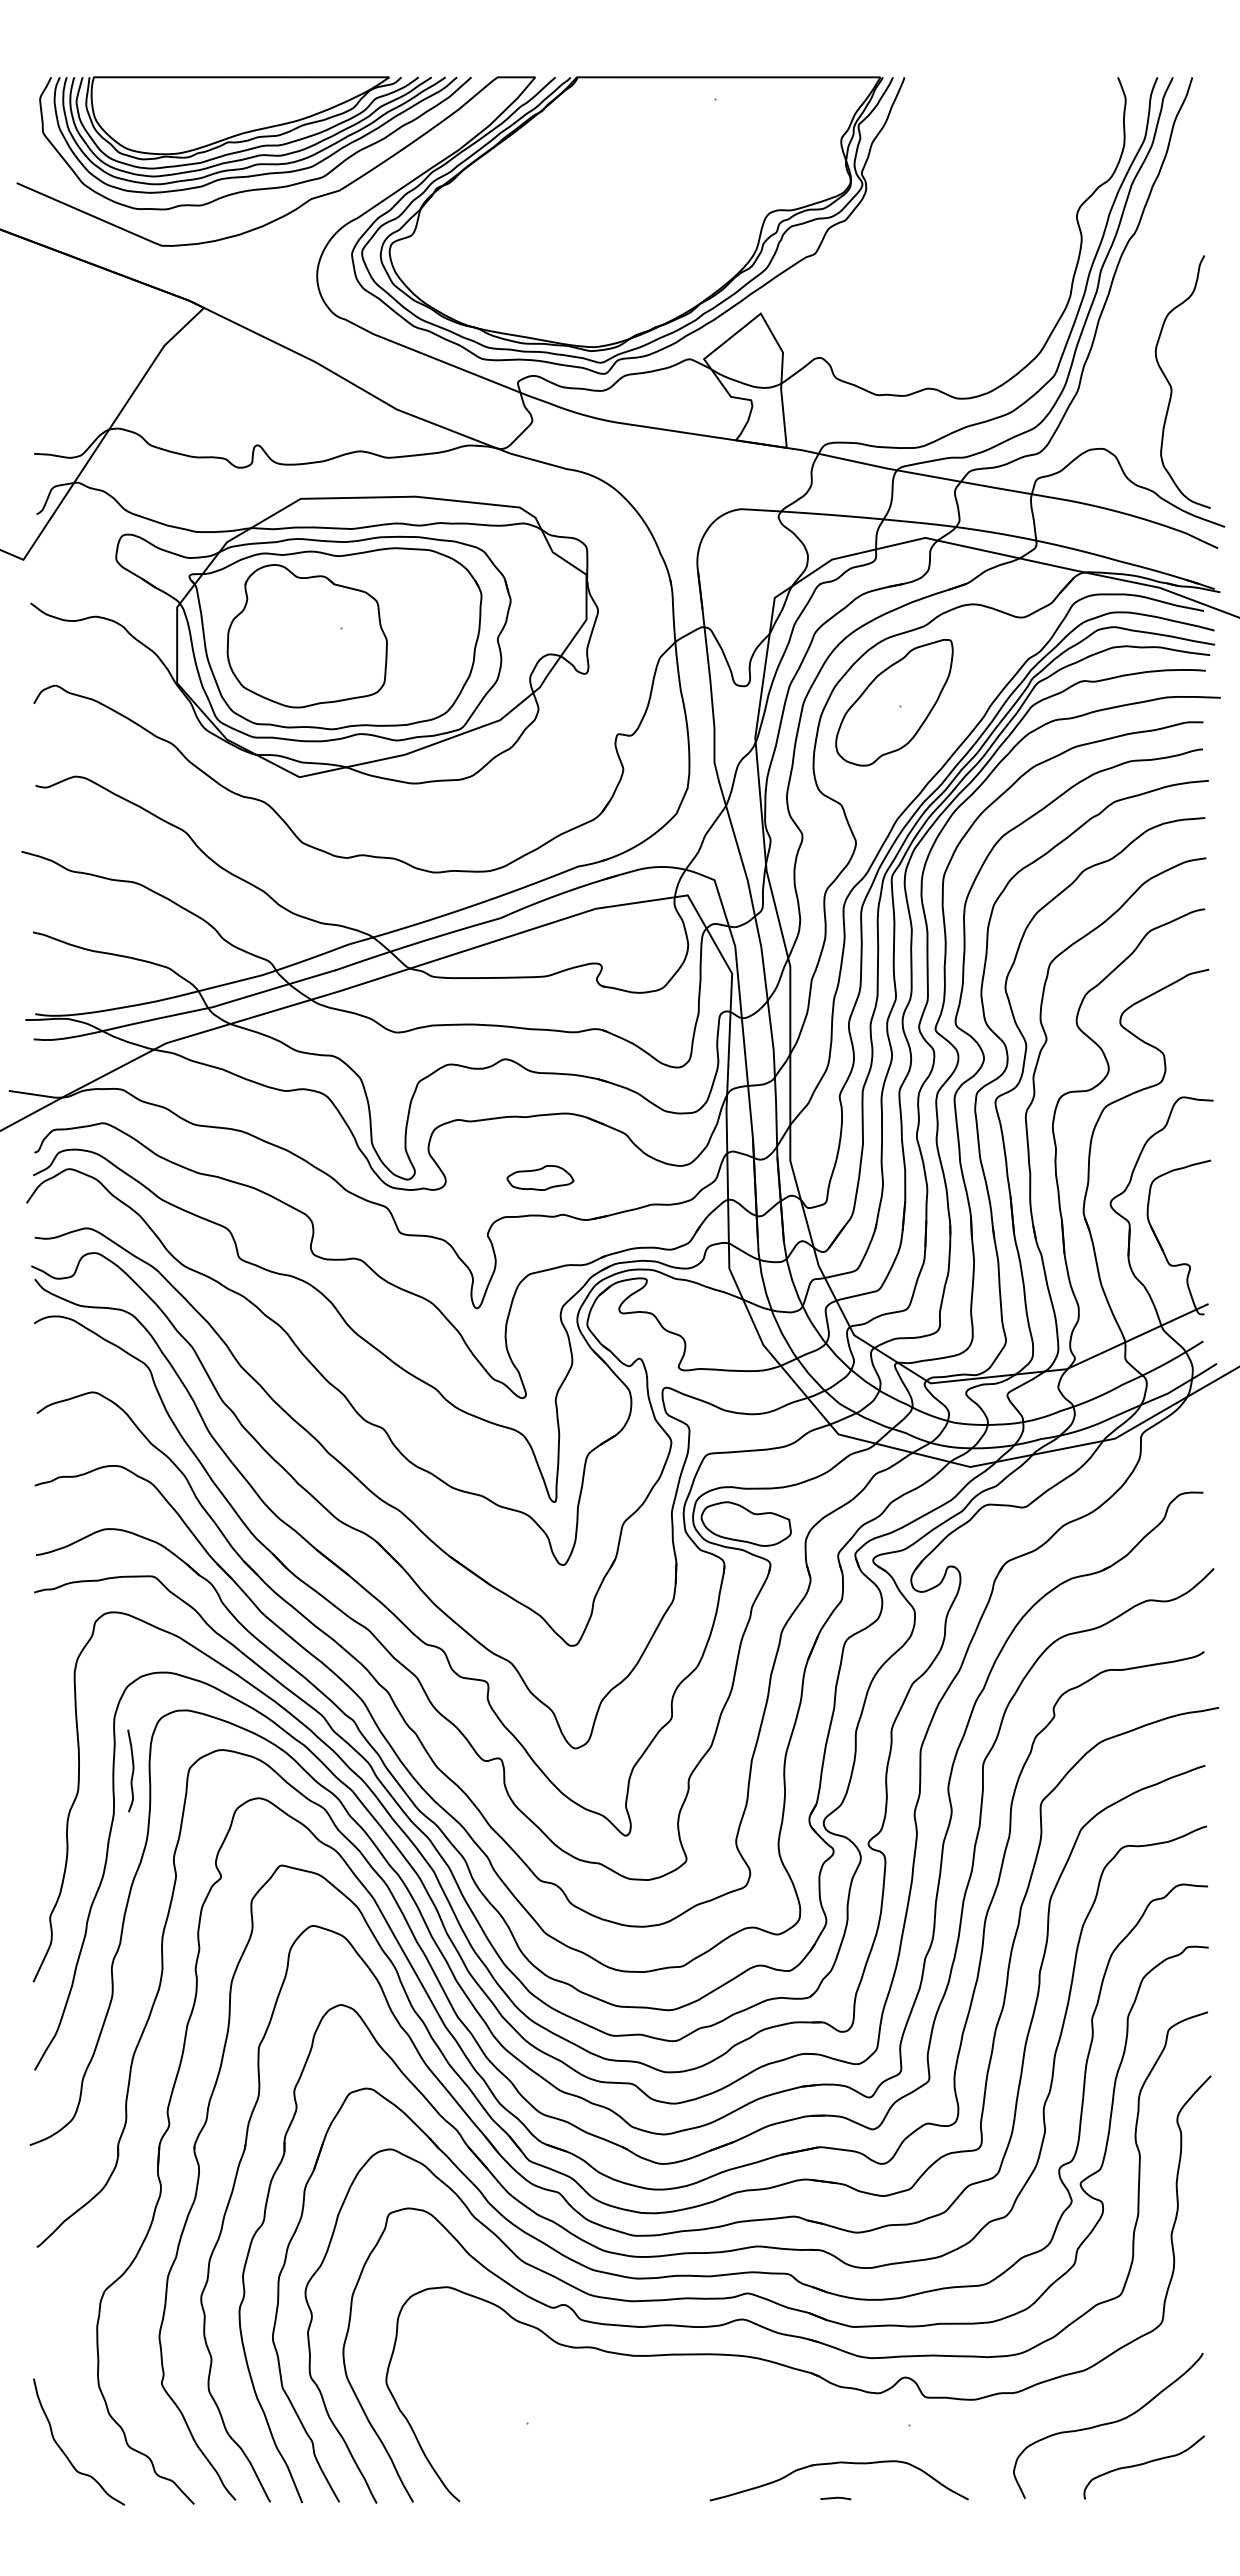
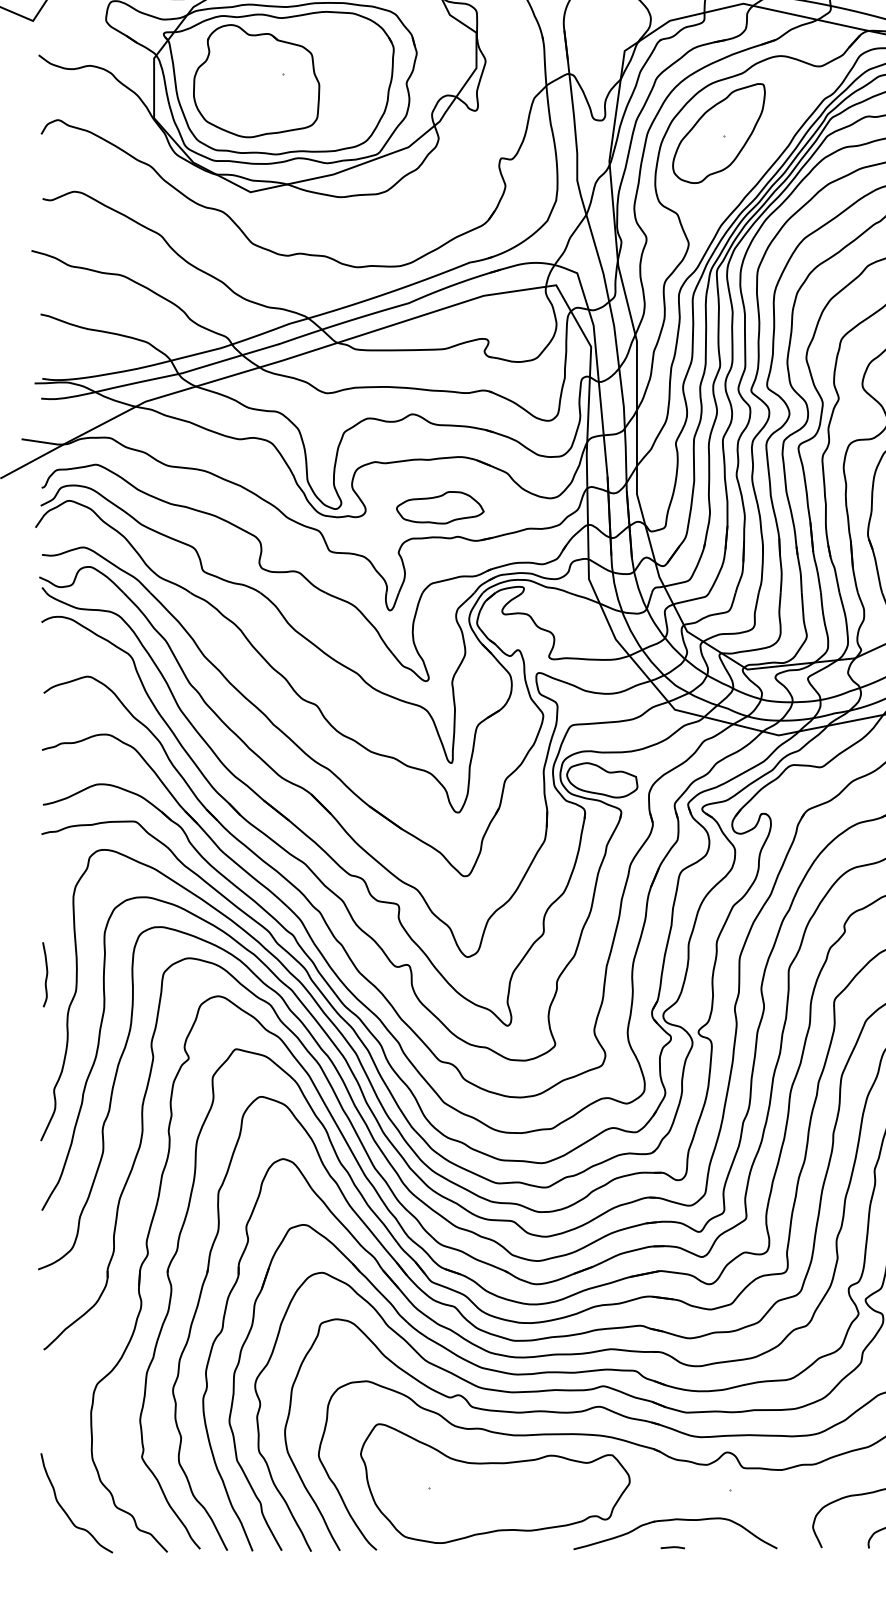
part: (540, 1177) -> (440, 507), size x1.67
curve: (132, 1770) -> (46, 974), moved
part: (610, 2416) -> (495, 1483), added

